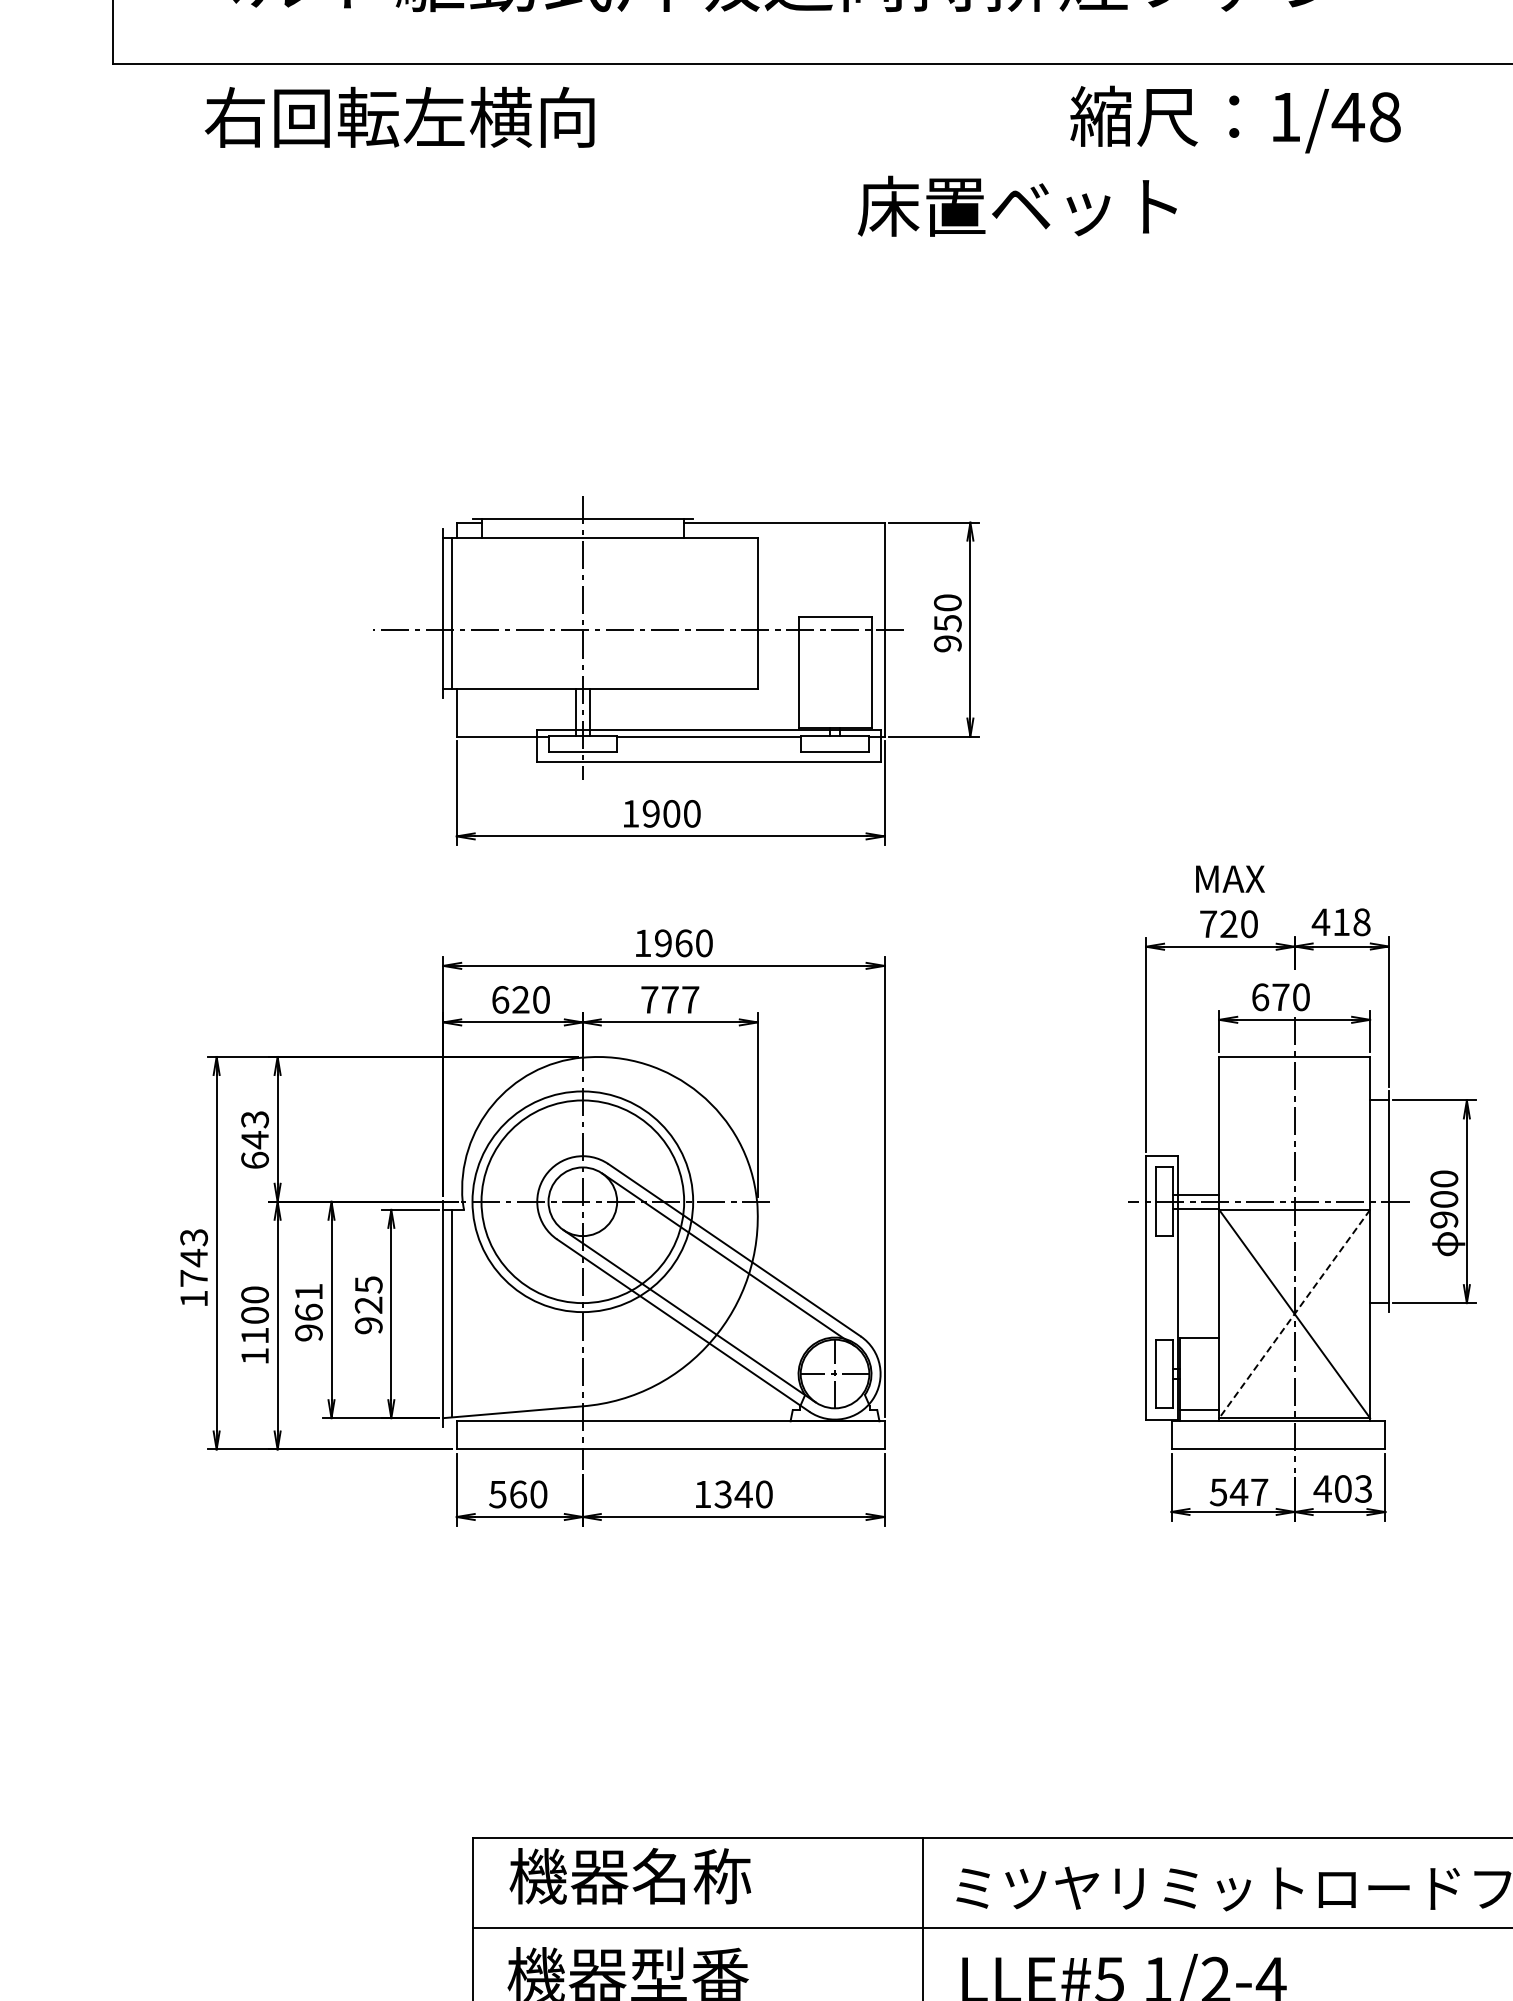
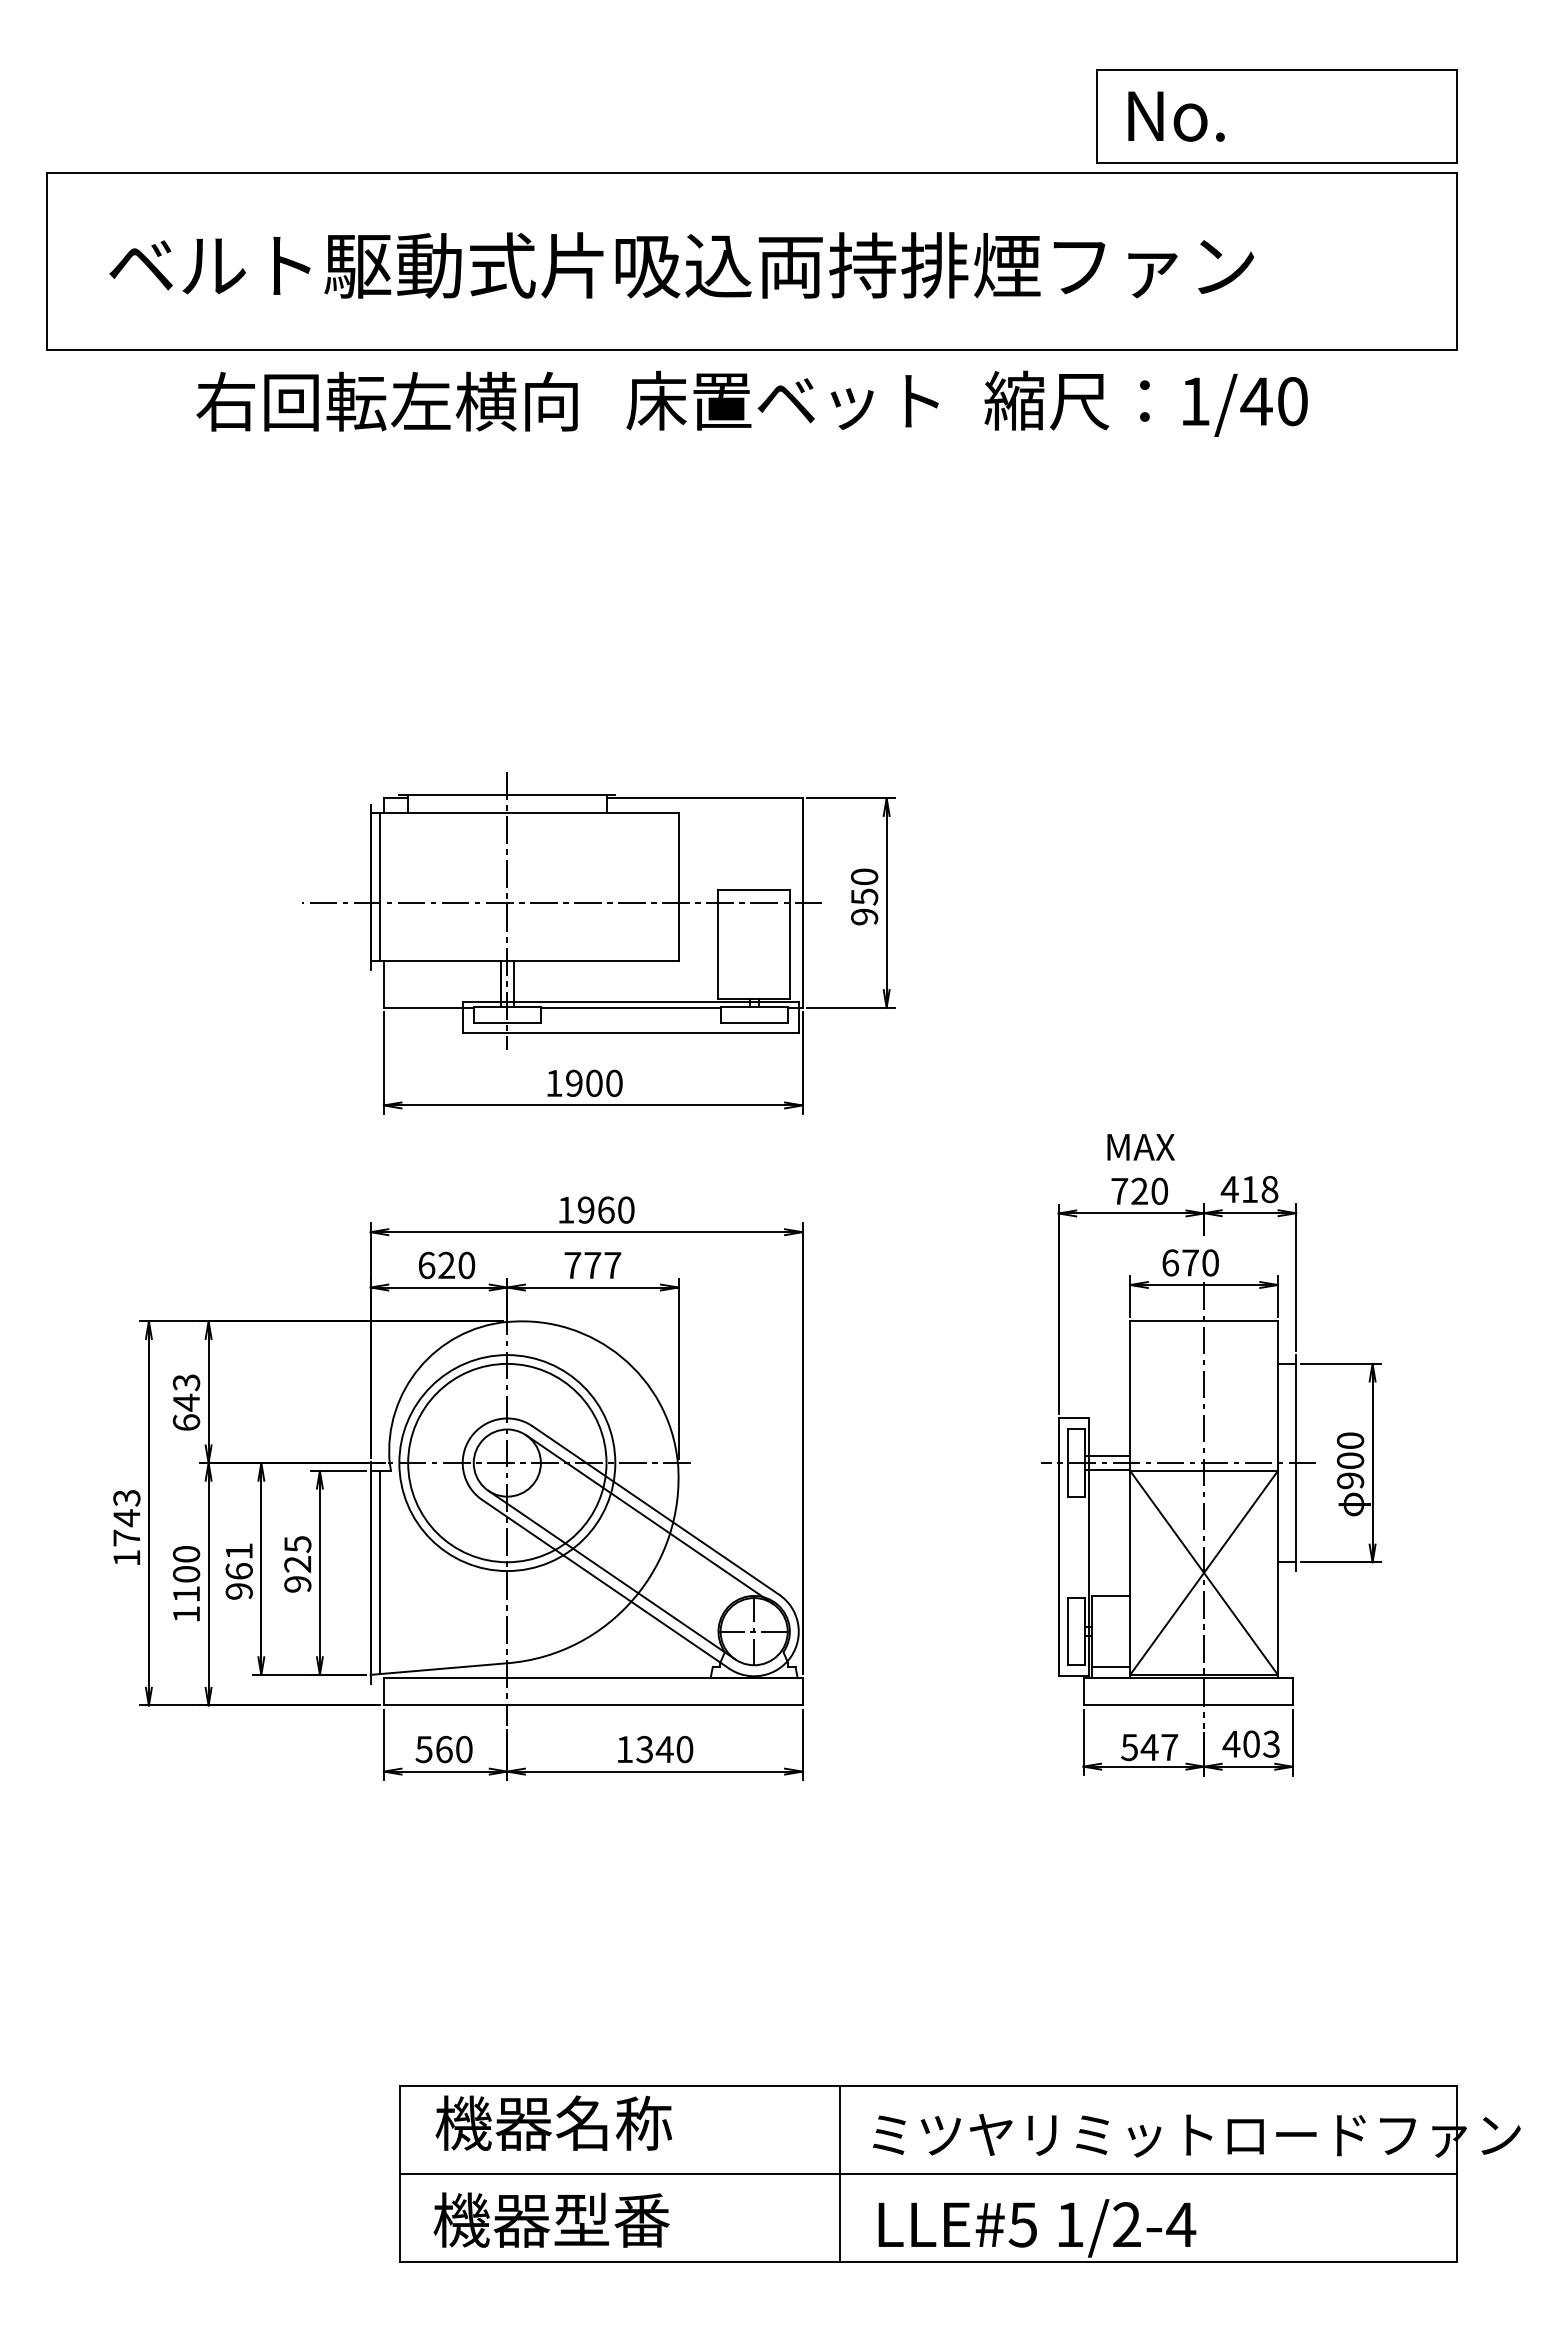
text: (399, 117) -> (386, 401), moved
text: (1385, 117) -> (1292, 401), 1/48 -> 1/40
text: (1017, 206) -> (782, 400), moved
line: (1295, 1313) -> (1204, 1572), dashed -> solid

